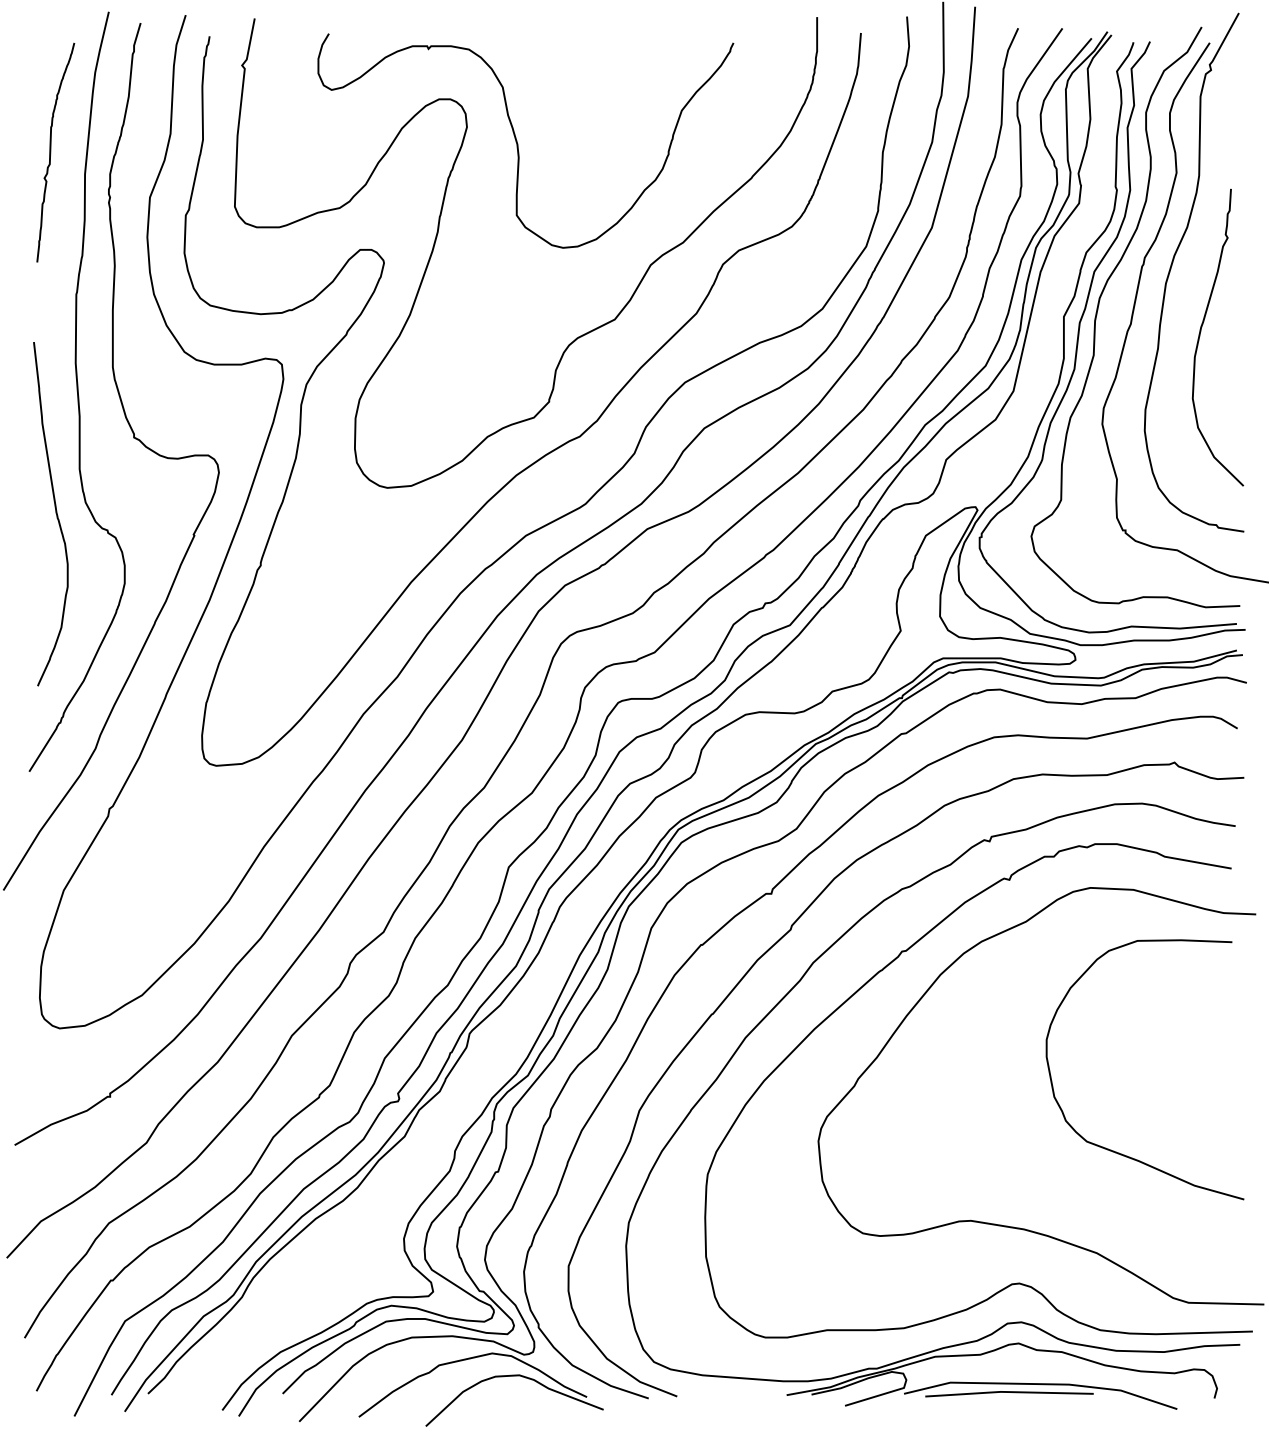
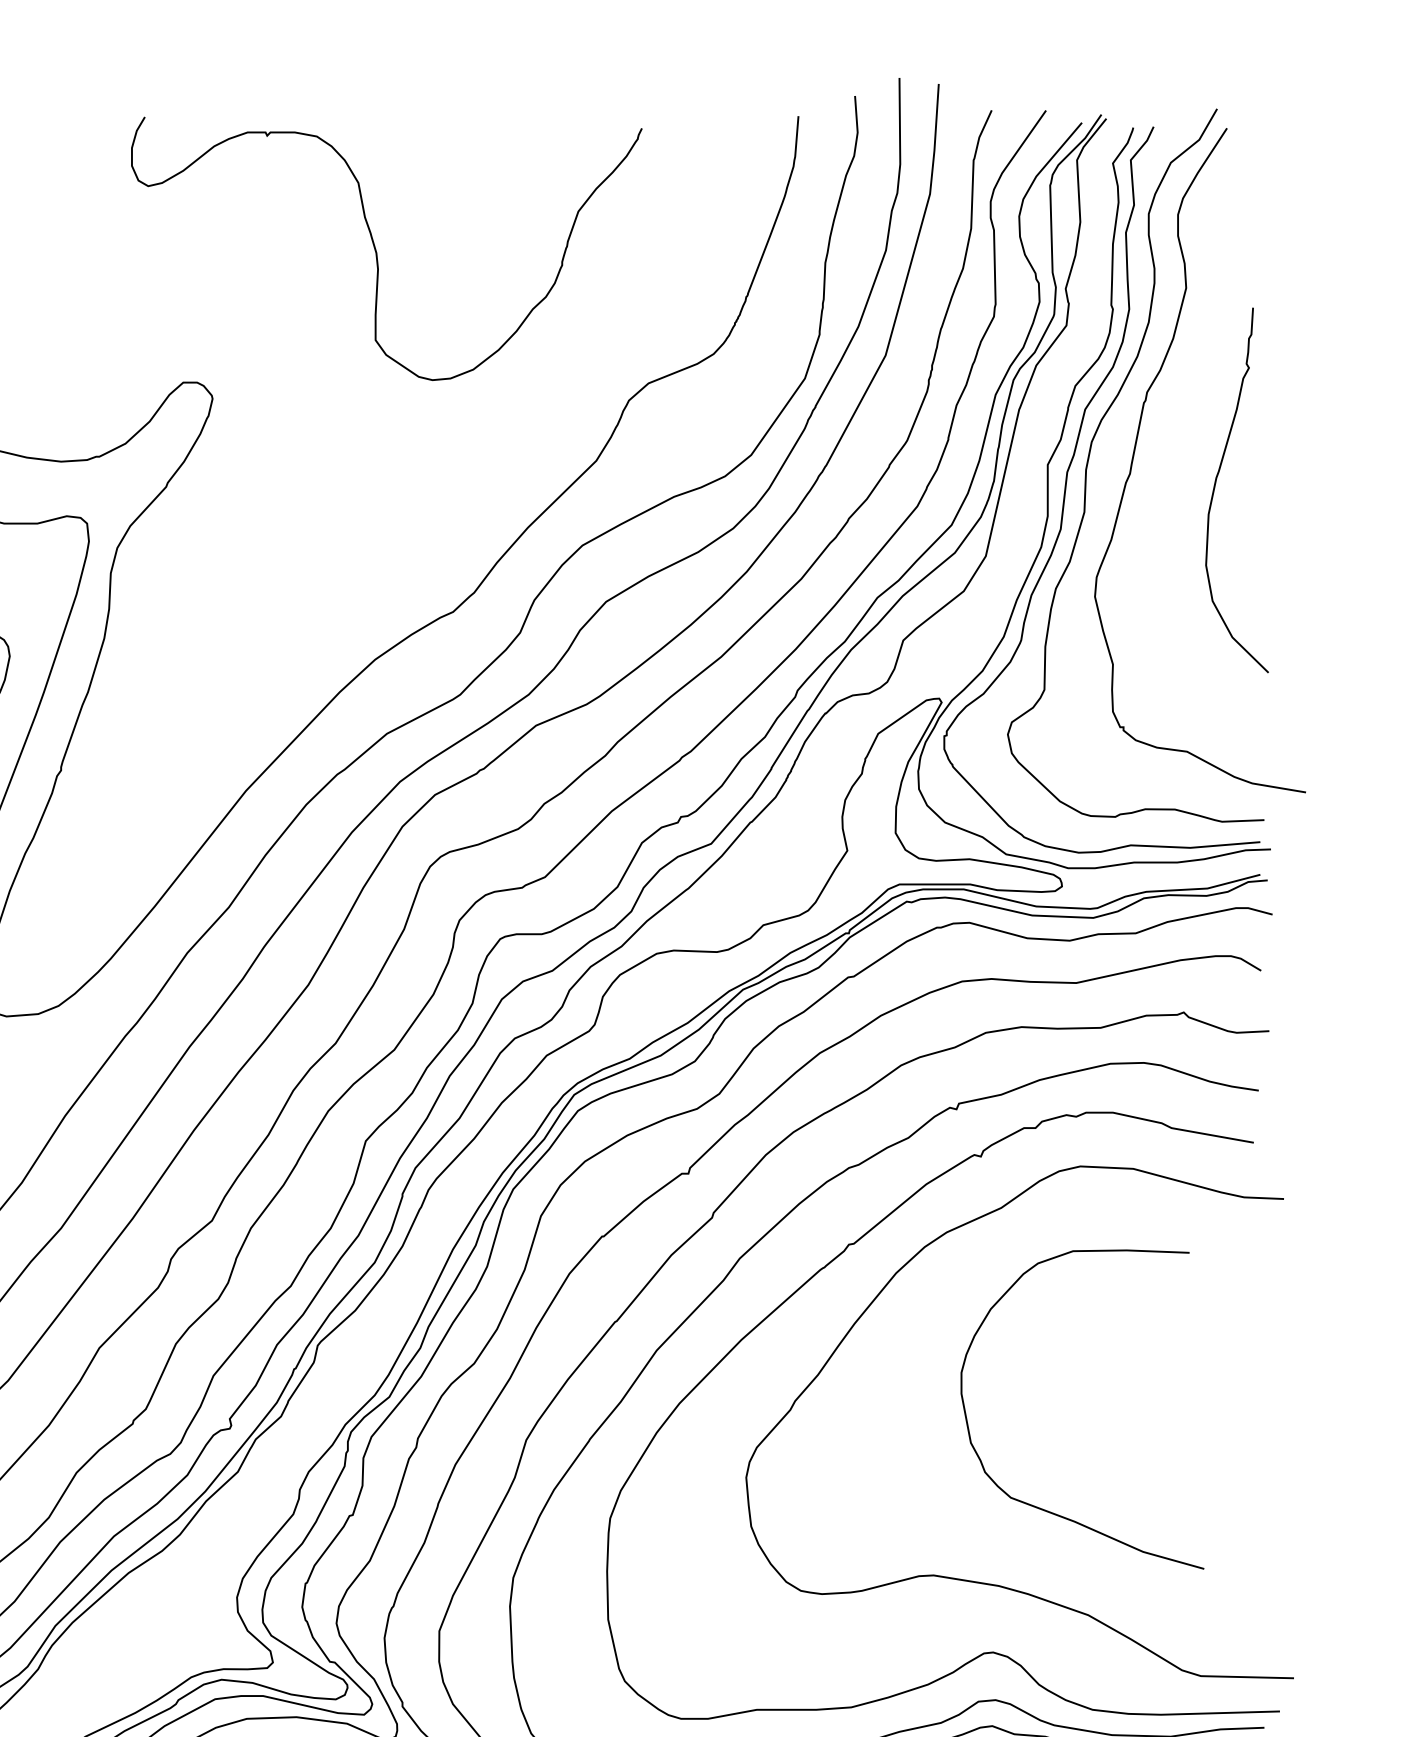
curve: (438, 233) -> (279, 362), removed
curve: (1172, 266) -> (1181, 403), removed
curve: (1111, 1149) -> (1041, 1507), moved

